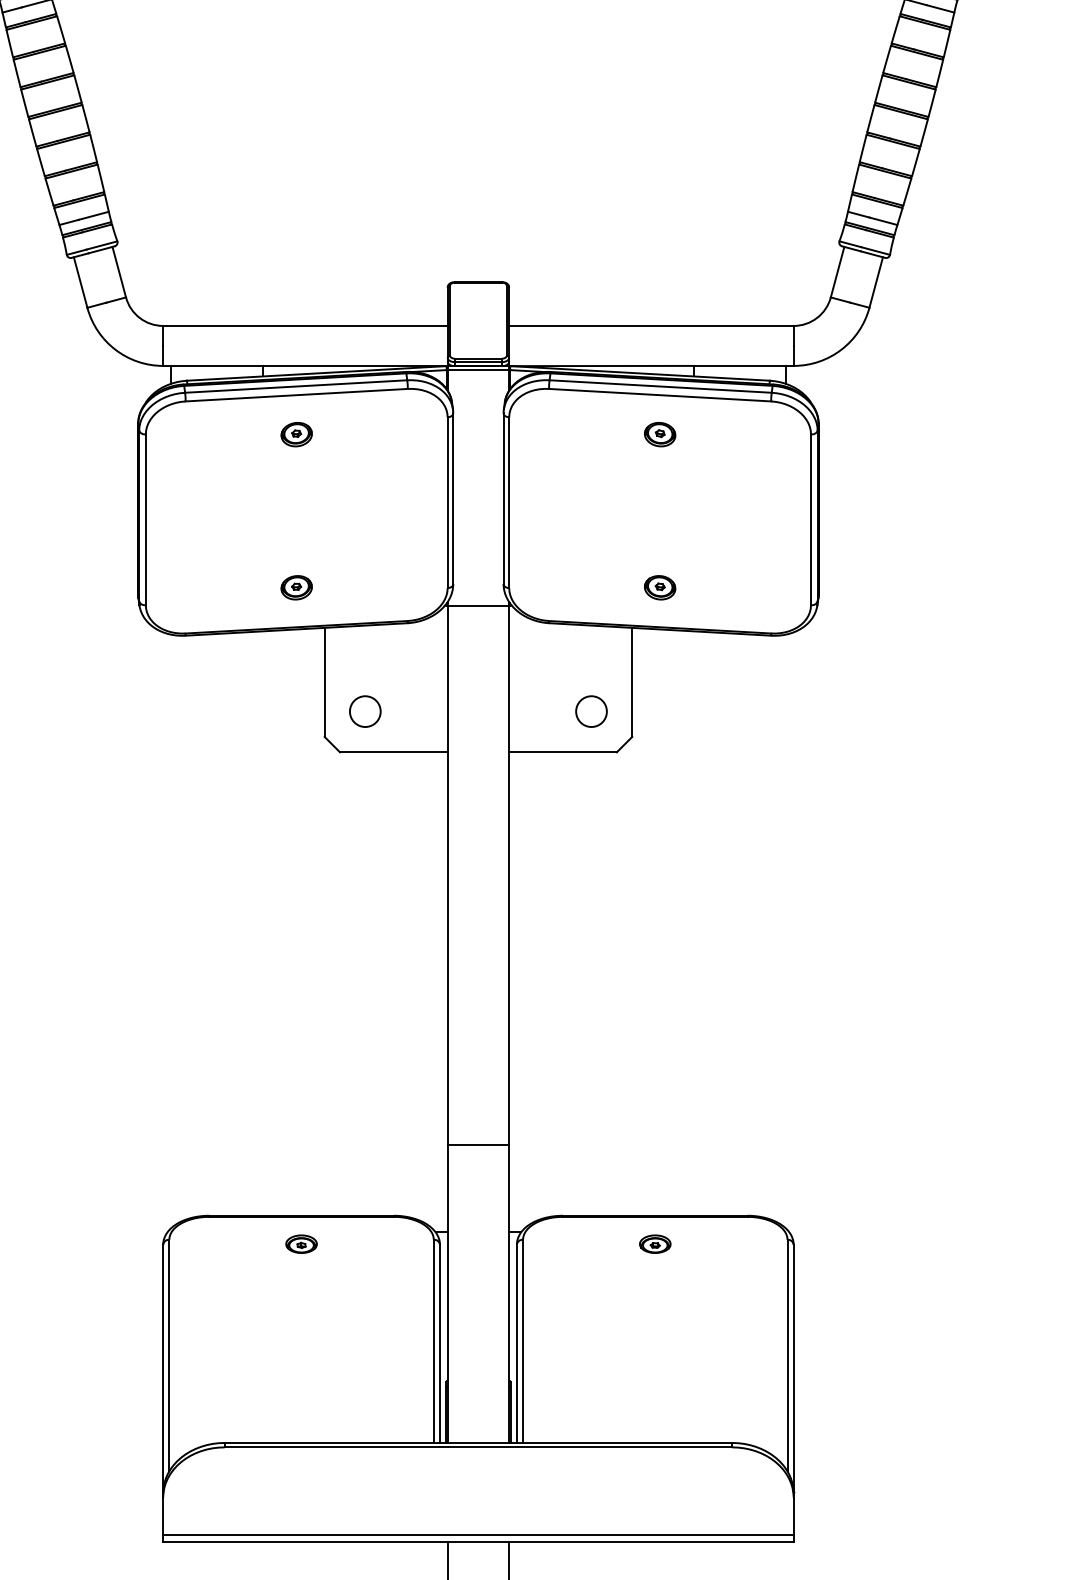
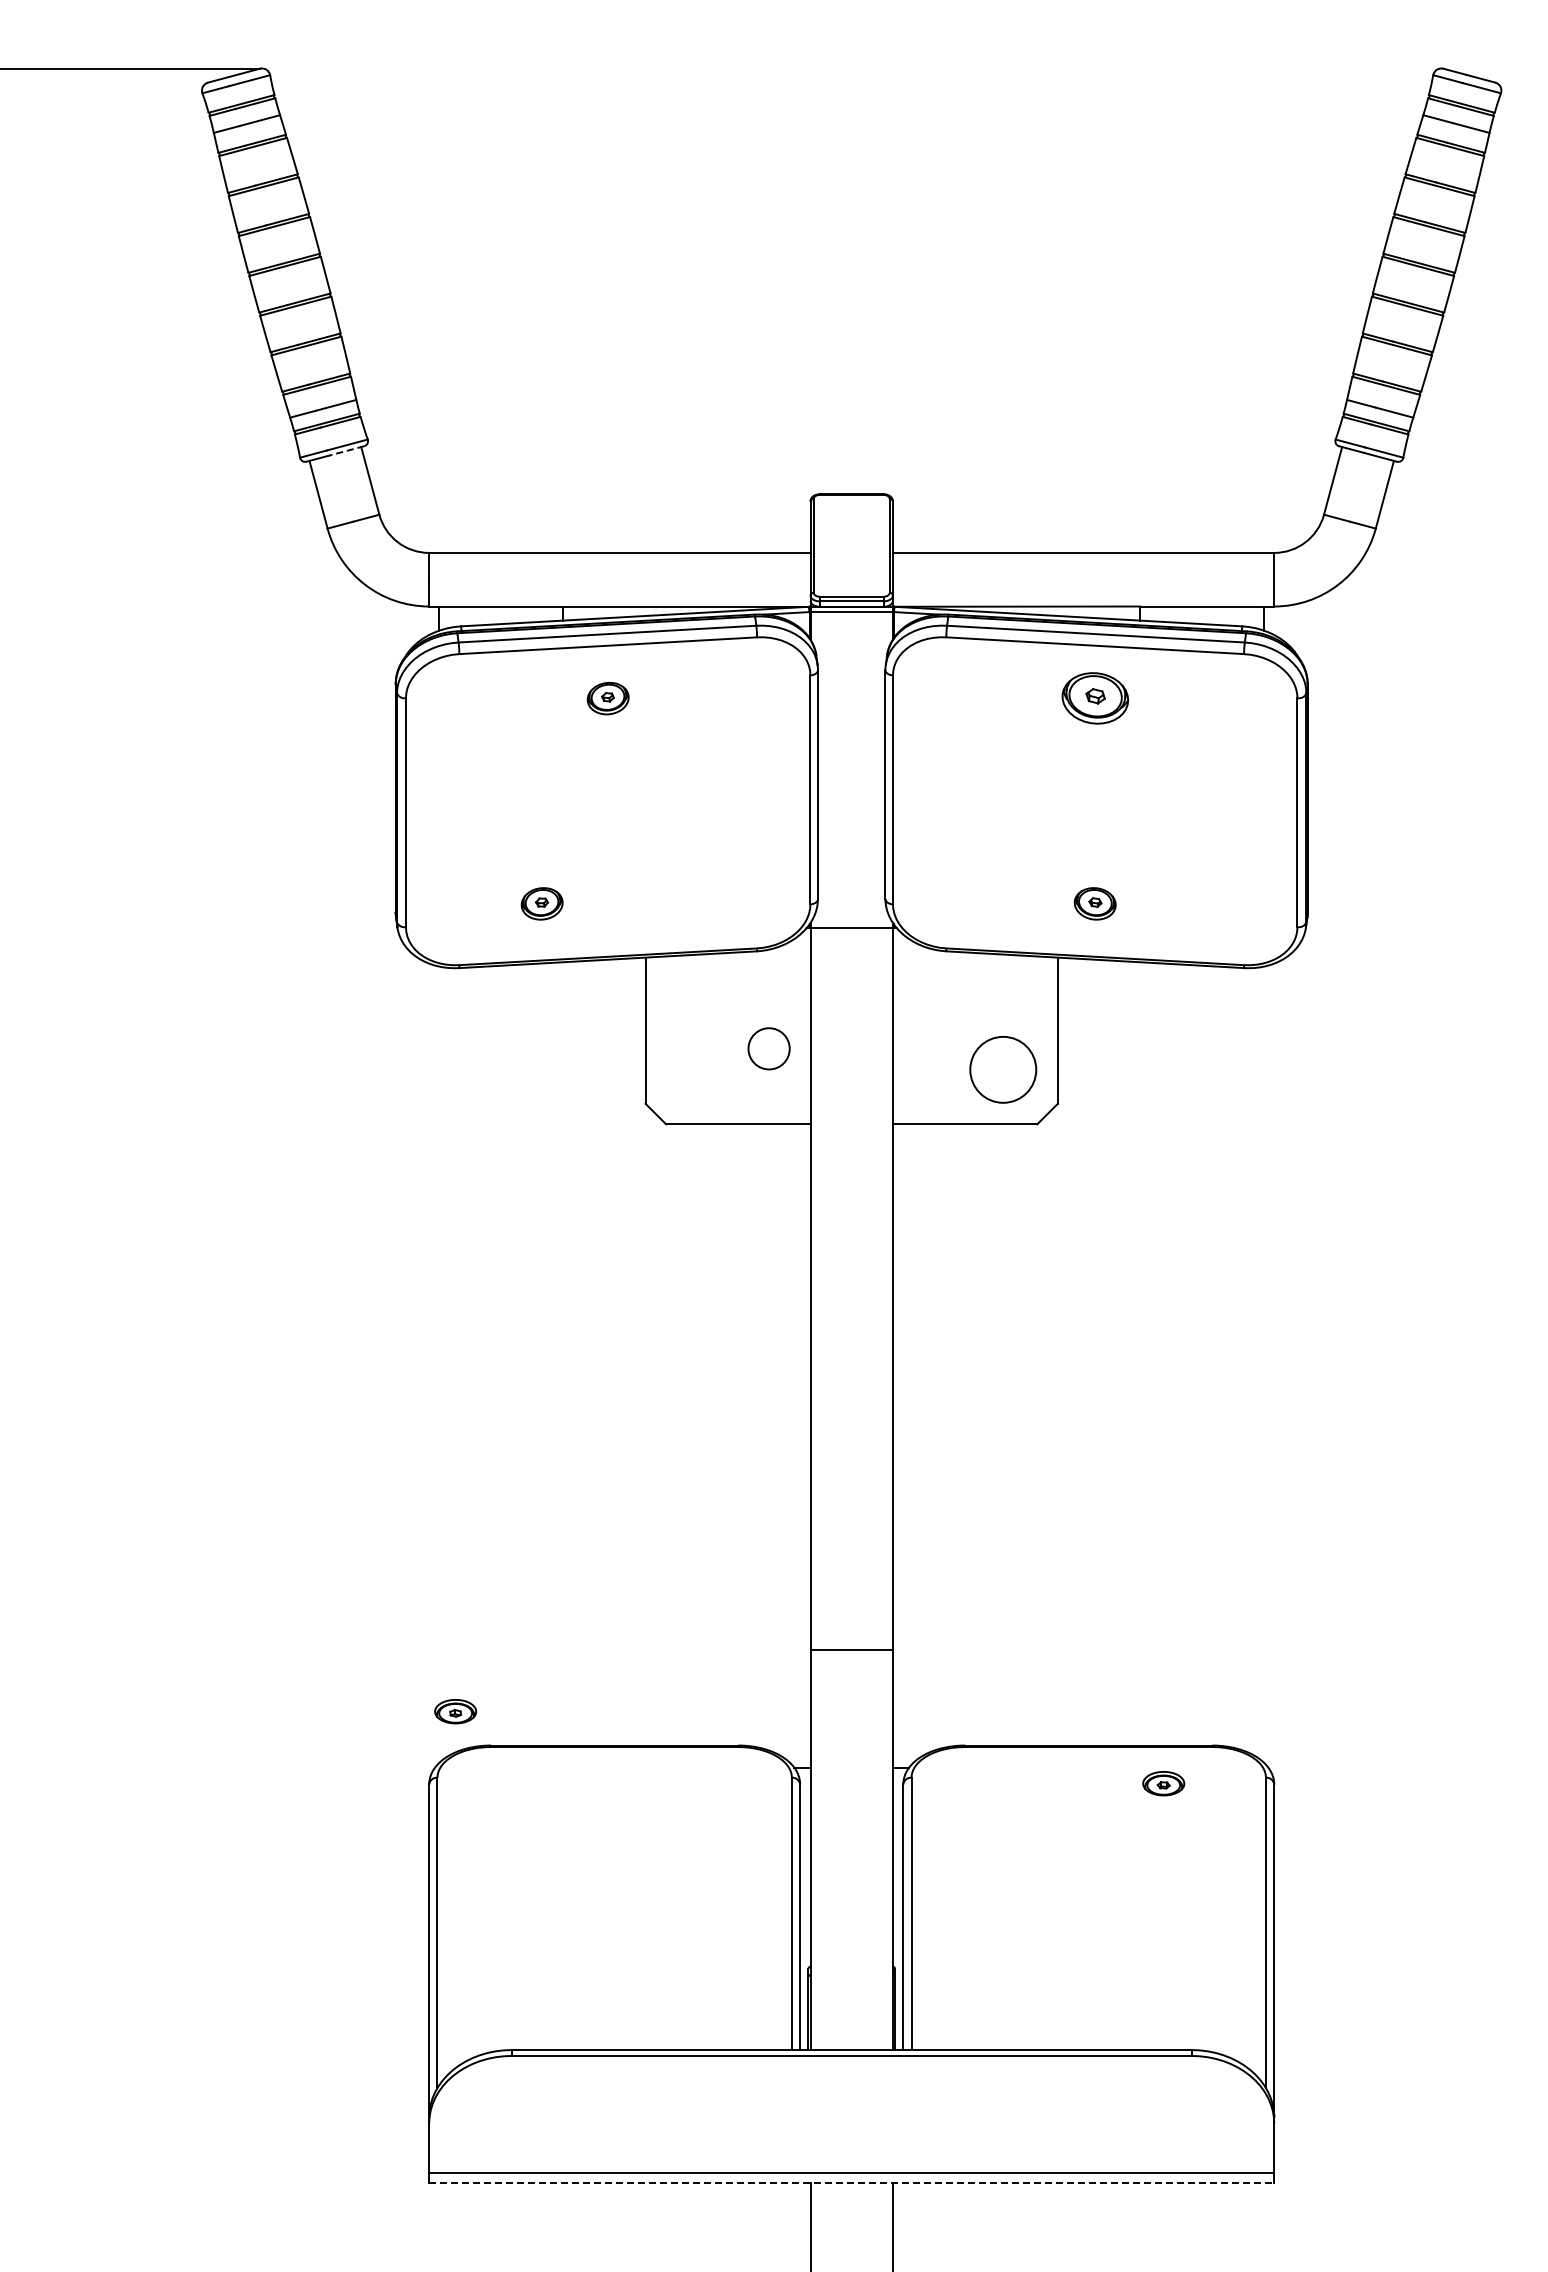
line: (101, 250) -> (346, 451), solid -> dashed
part: (659, 434) -> (1094, 698), size x1.6
part: (296, 587) -> (541, 903), moved
circle: (364, 711) -> (768, 1048), moved
circle: (590, 711) -> (1002, 1069), size x1.6
part: (301, 1244) -> (455, 1711), moved
part: (655, 1244) -> (1163, 1783), moved
line: (478, 1541) -> (851, 2182), solid -> dashed

